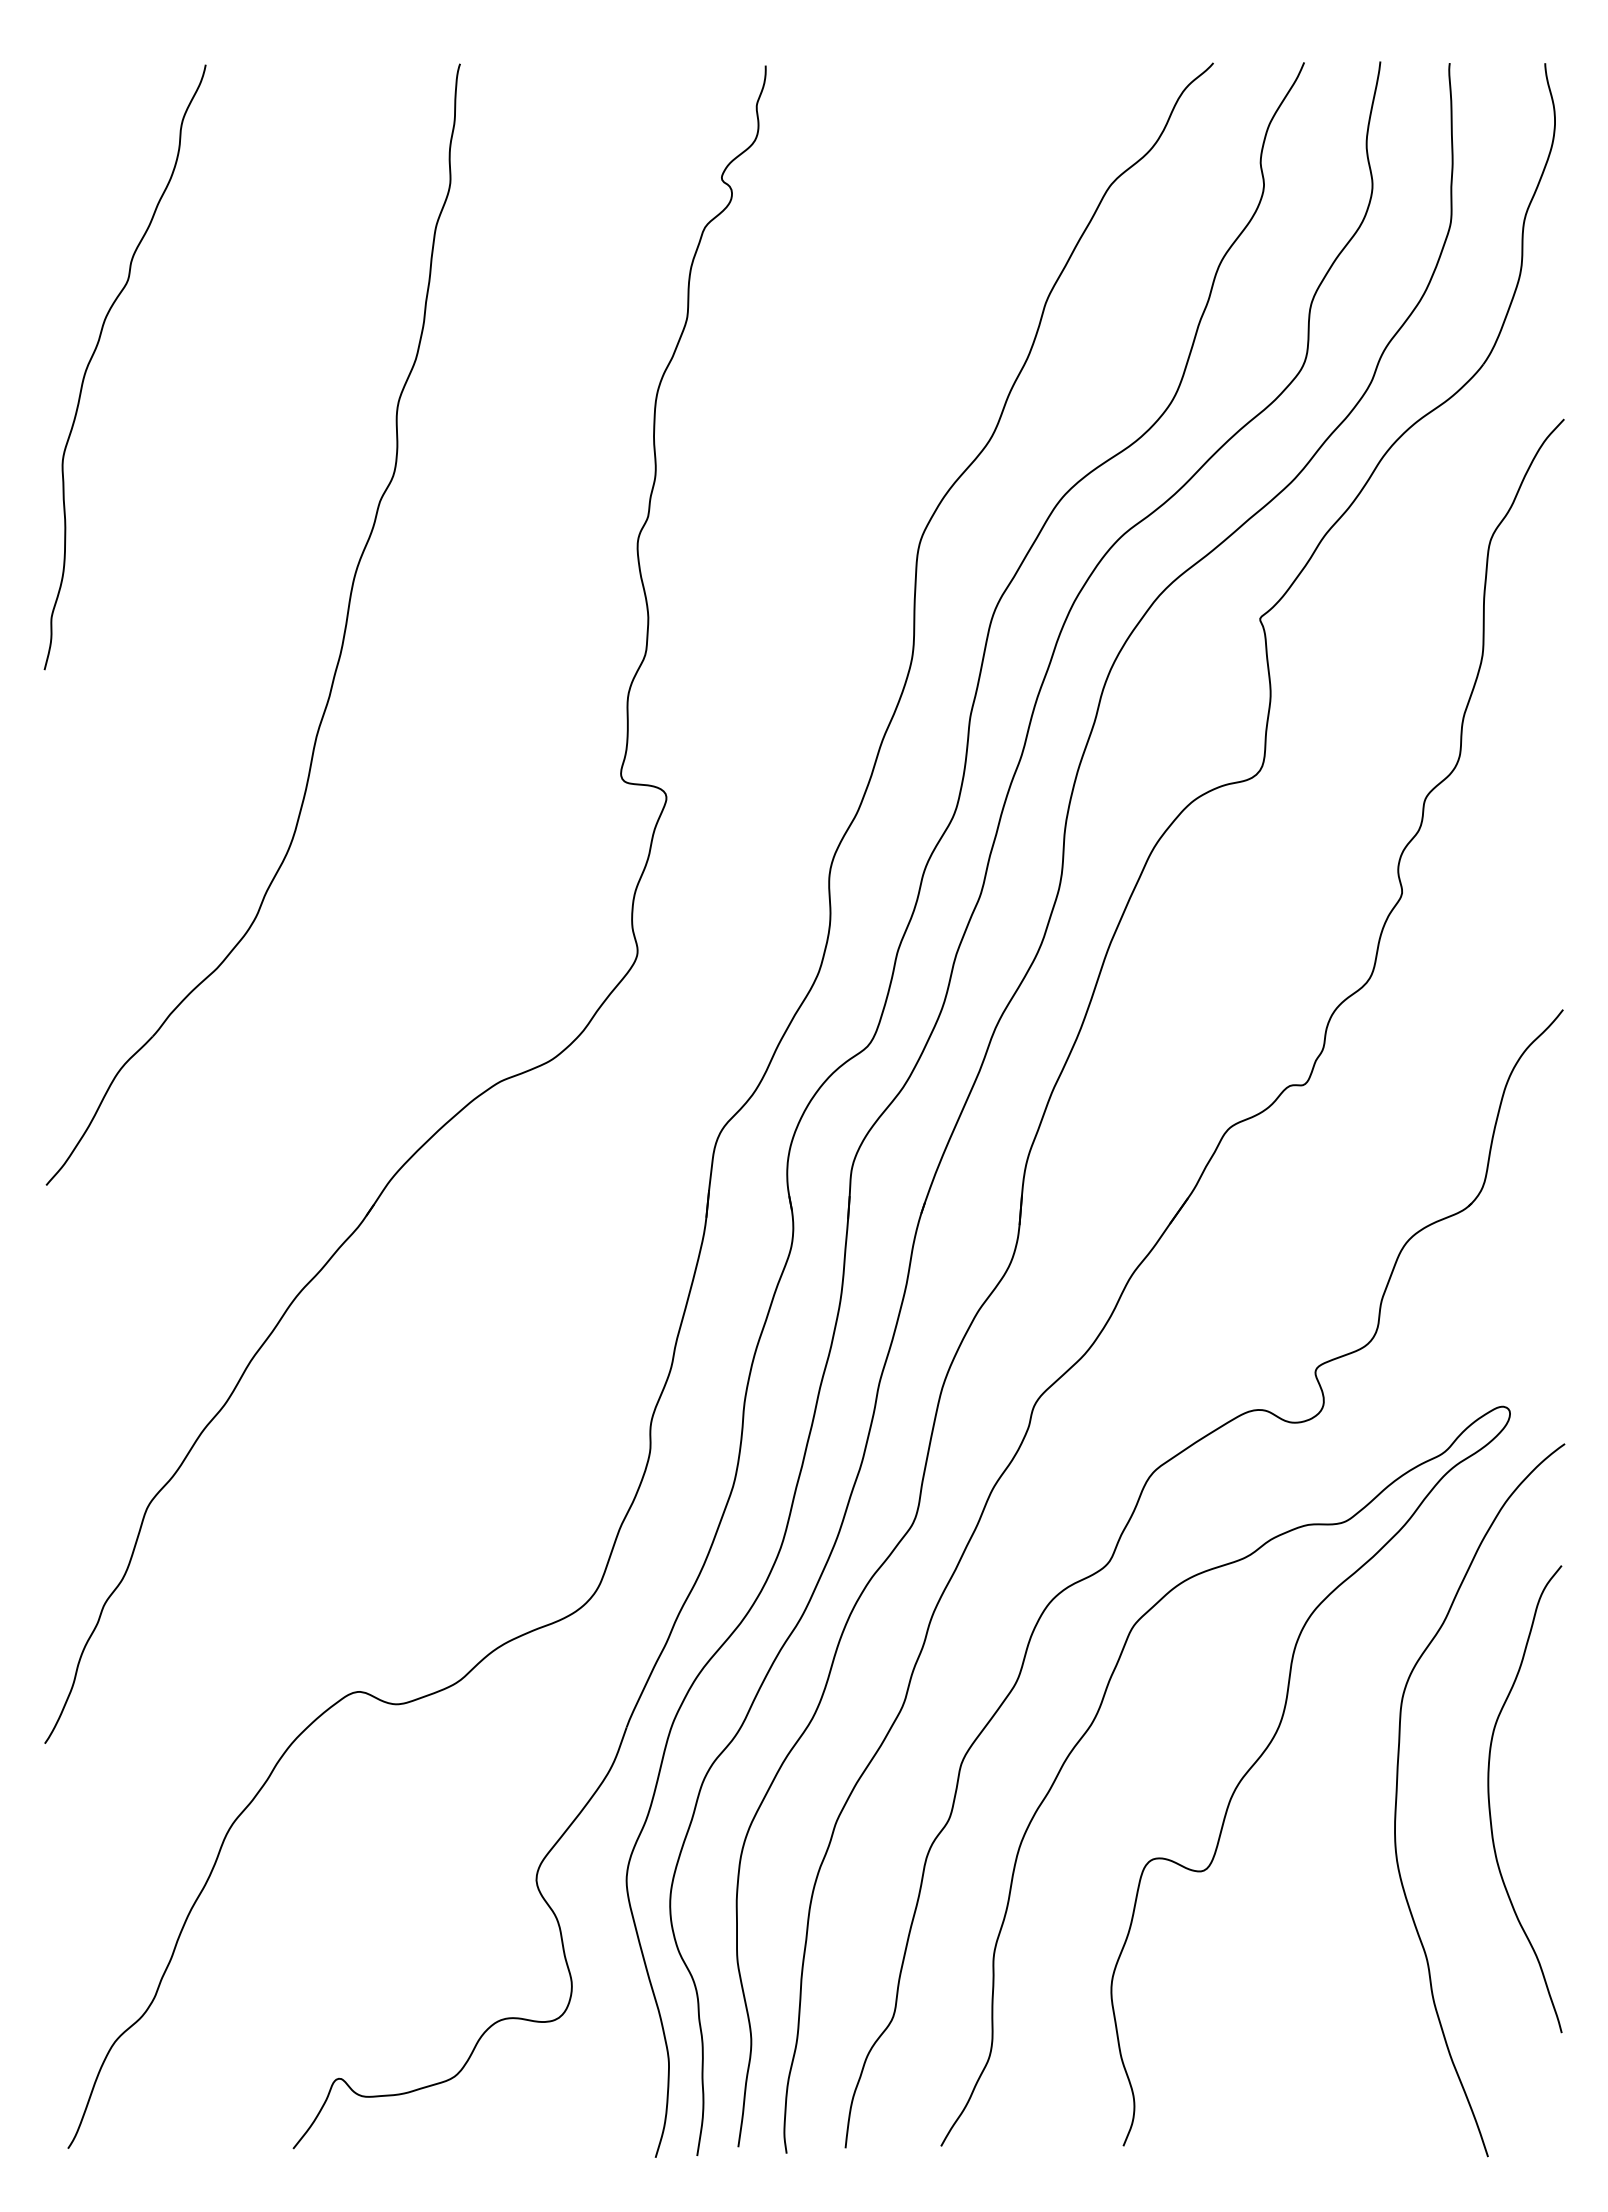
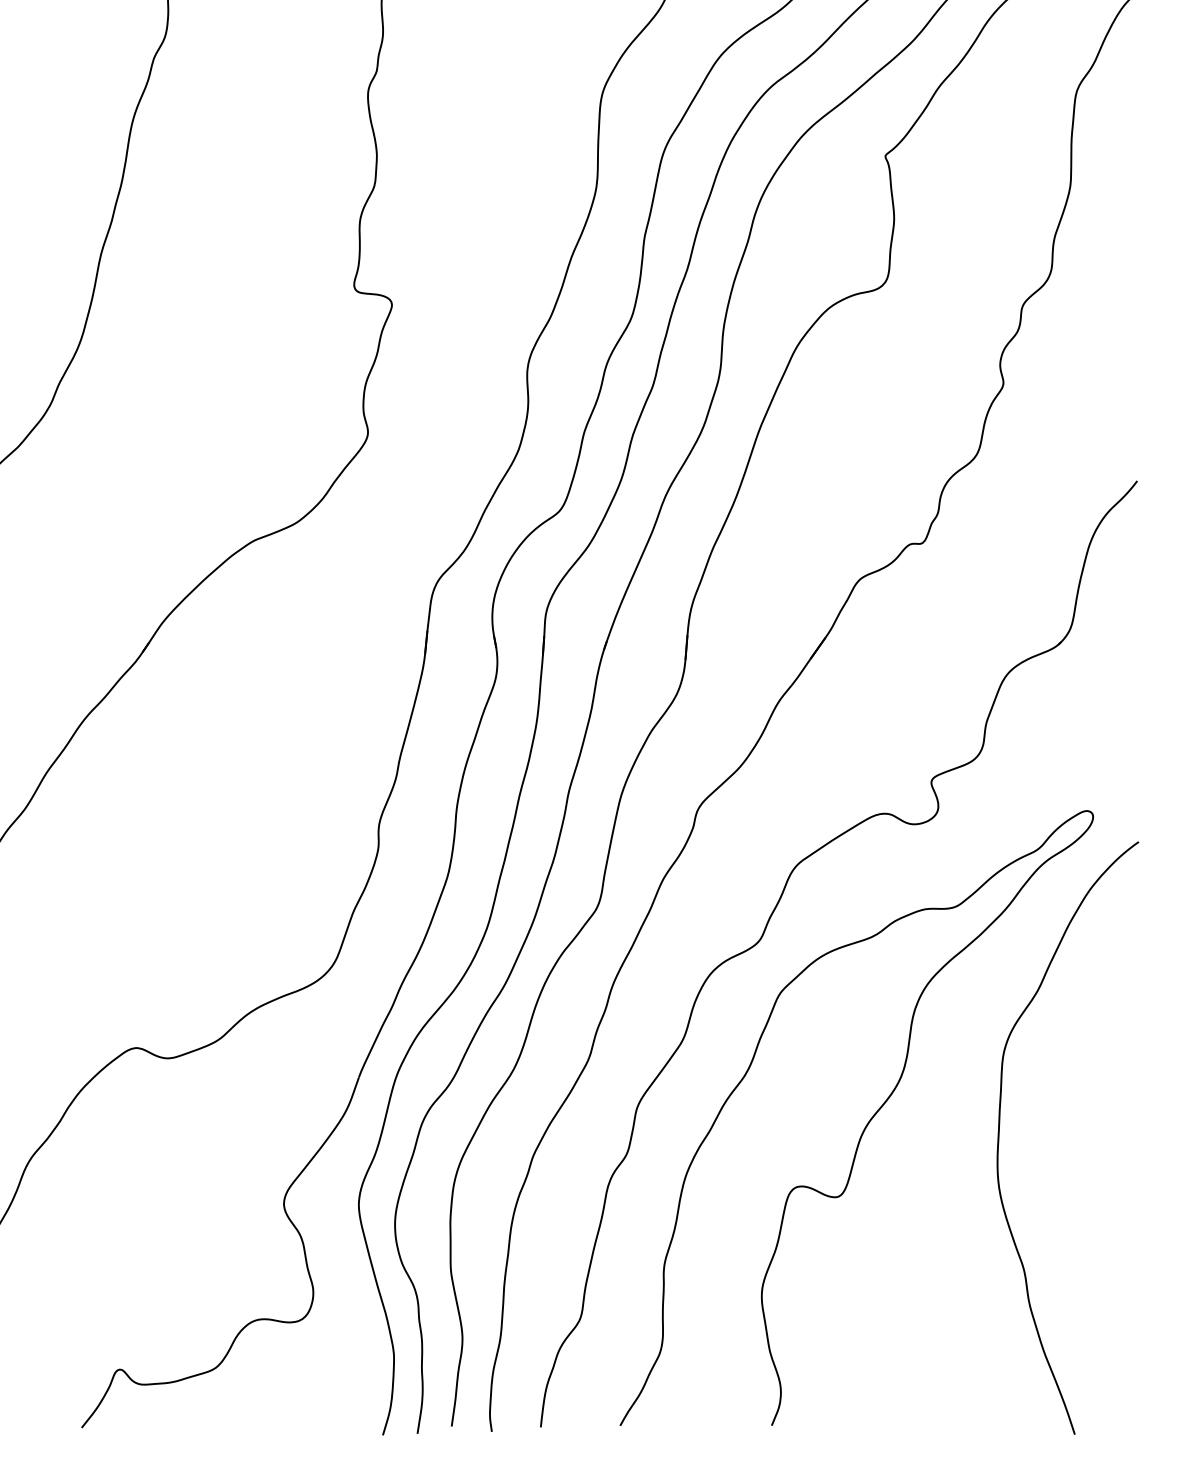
curve: (1490, 1804) -> (1076, 1141), removed

